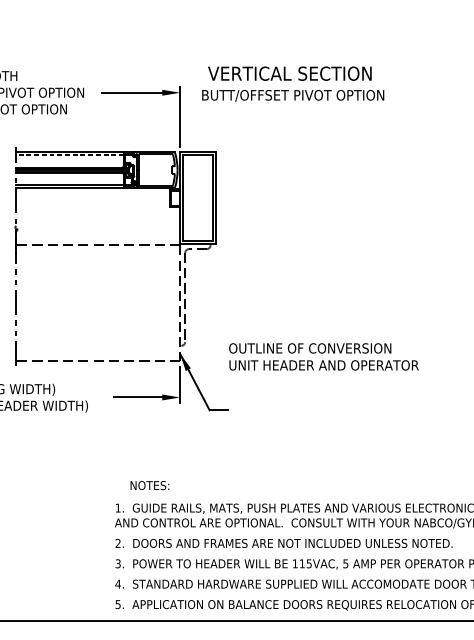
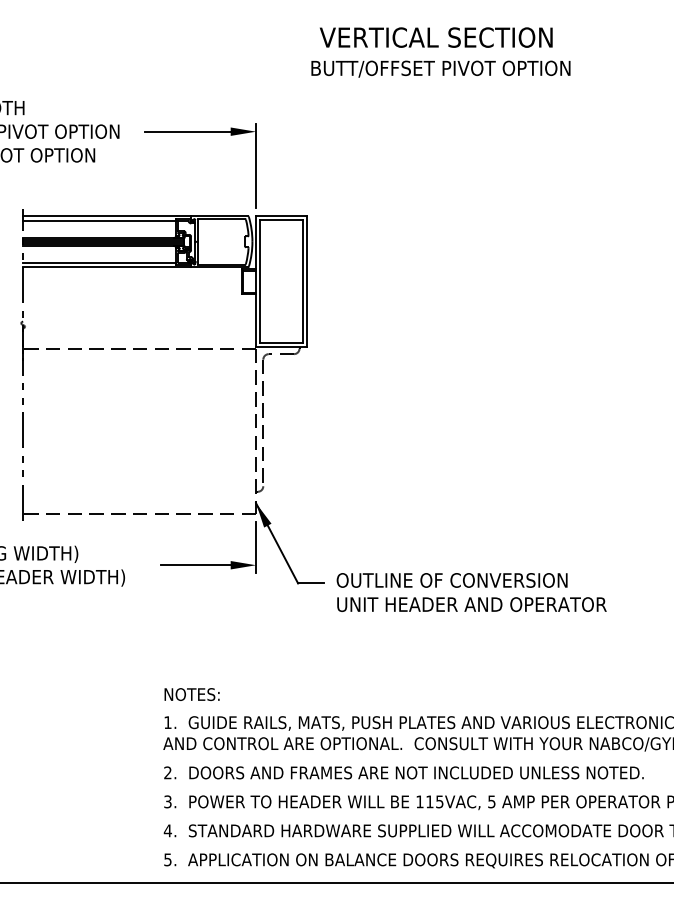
text: (292, 84) -> (440, 52), moved
line: (70, 155) -> (99, 220), dashed -> solid
text: (323, 356) -> (471, 592), moved
text: (149, 485) -> (191, 694), moved

